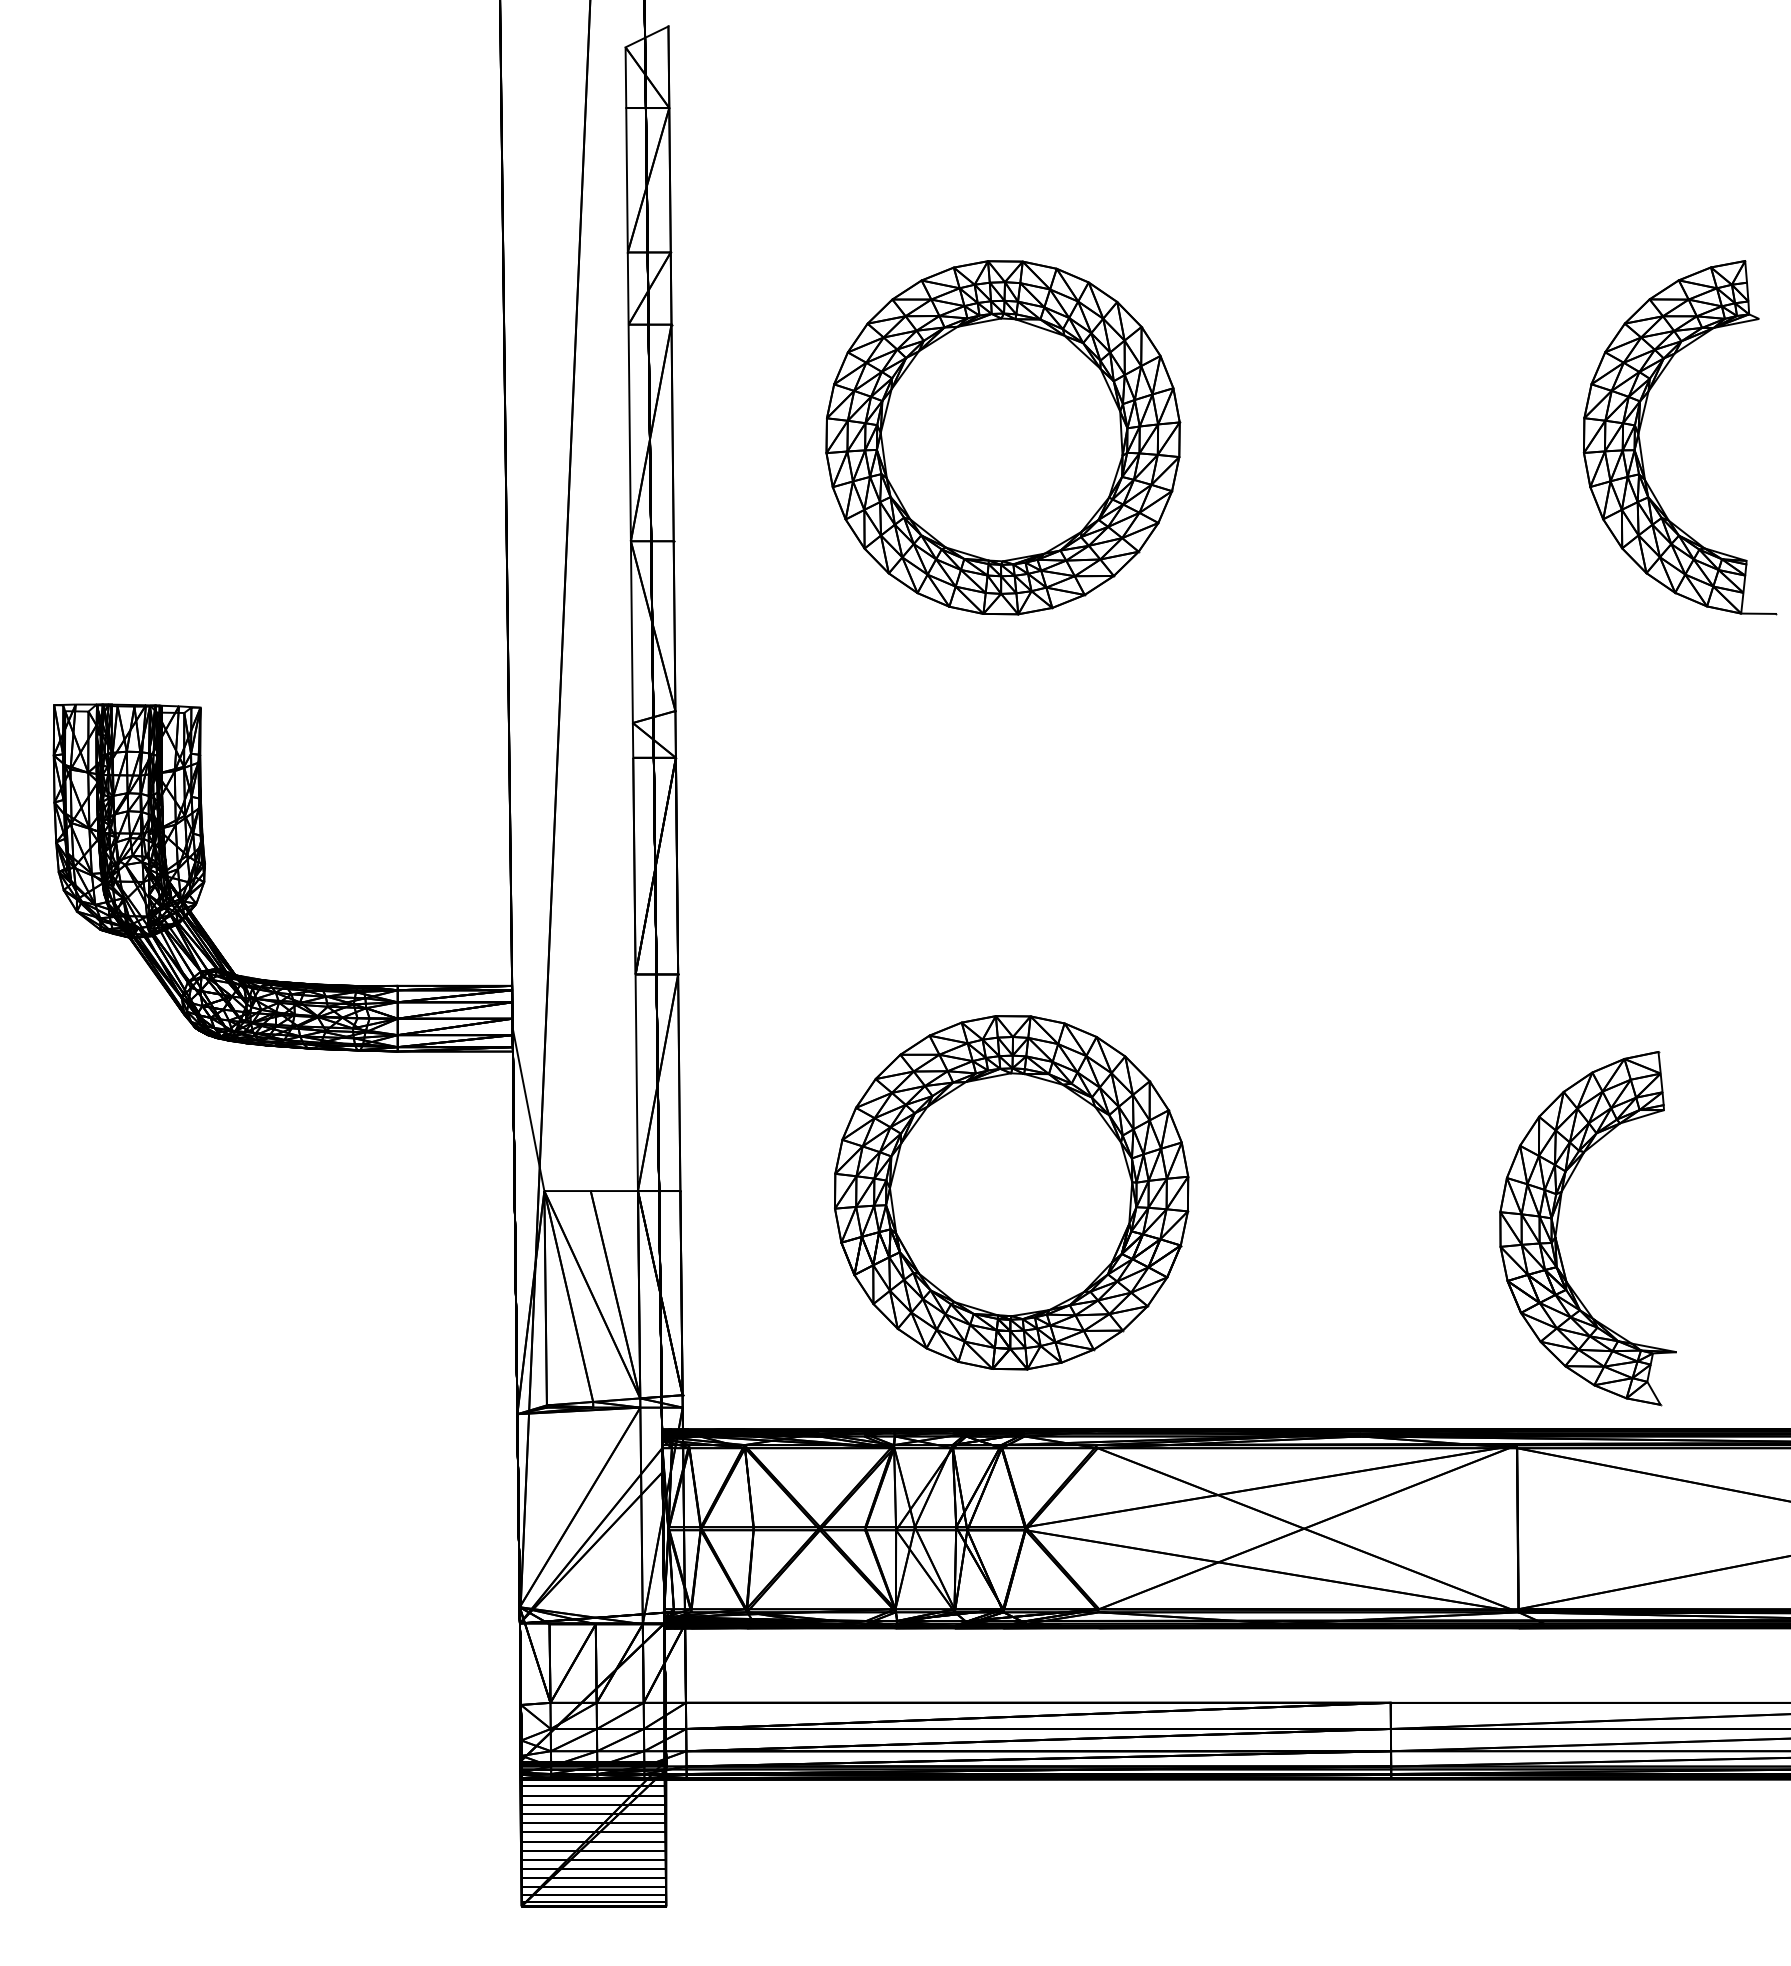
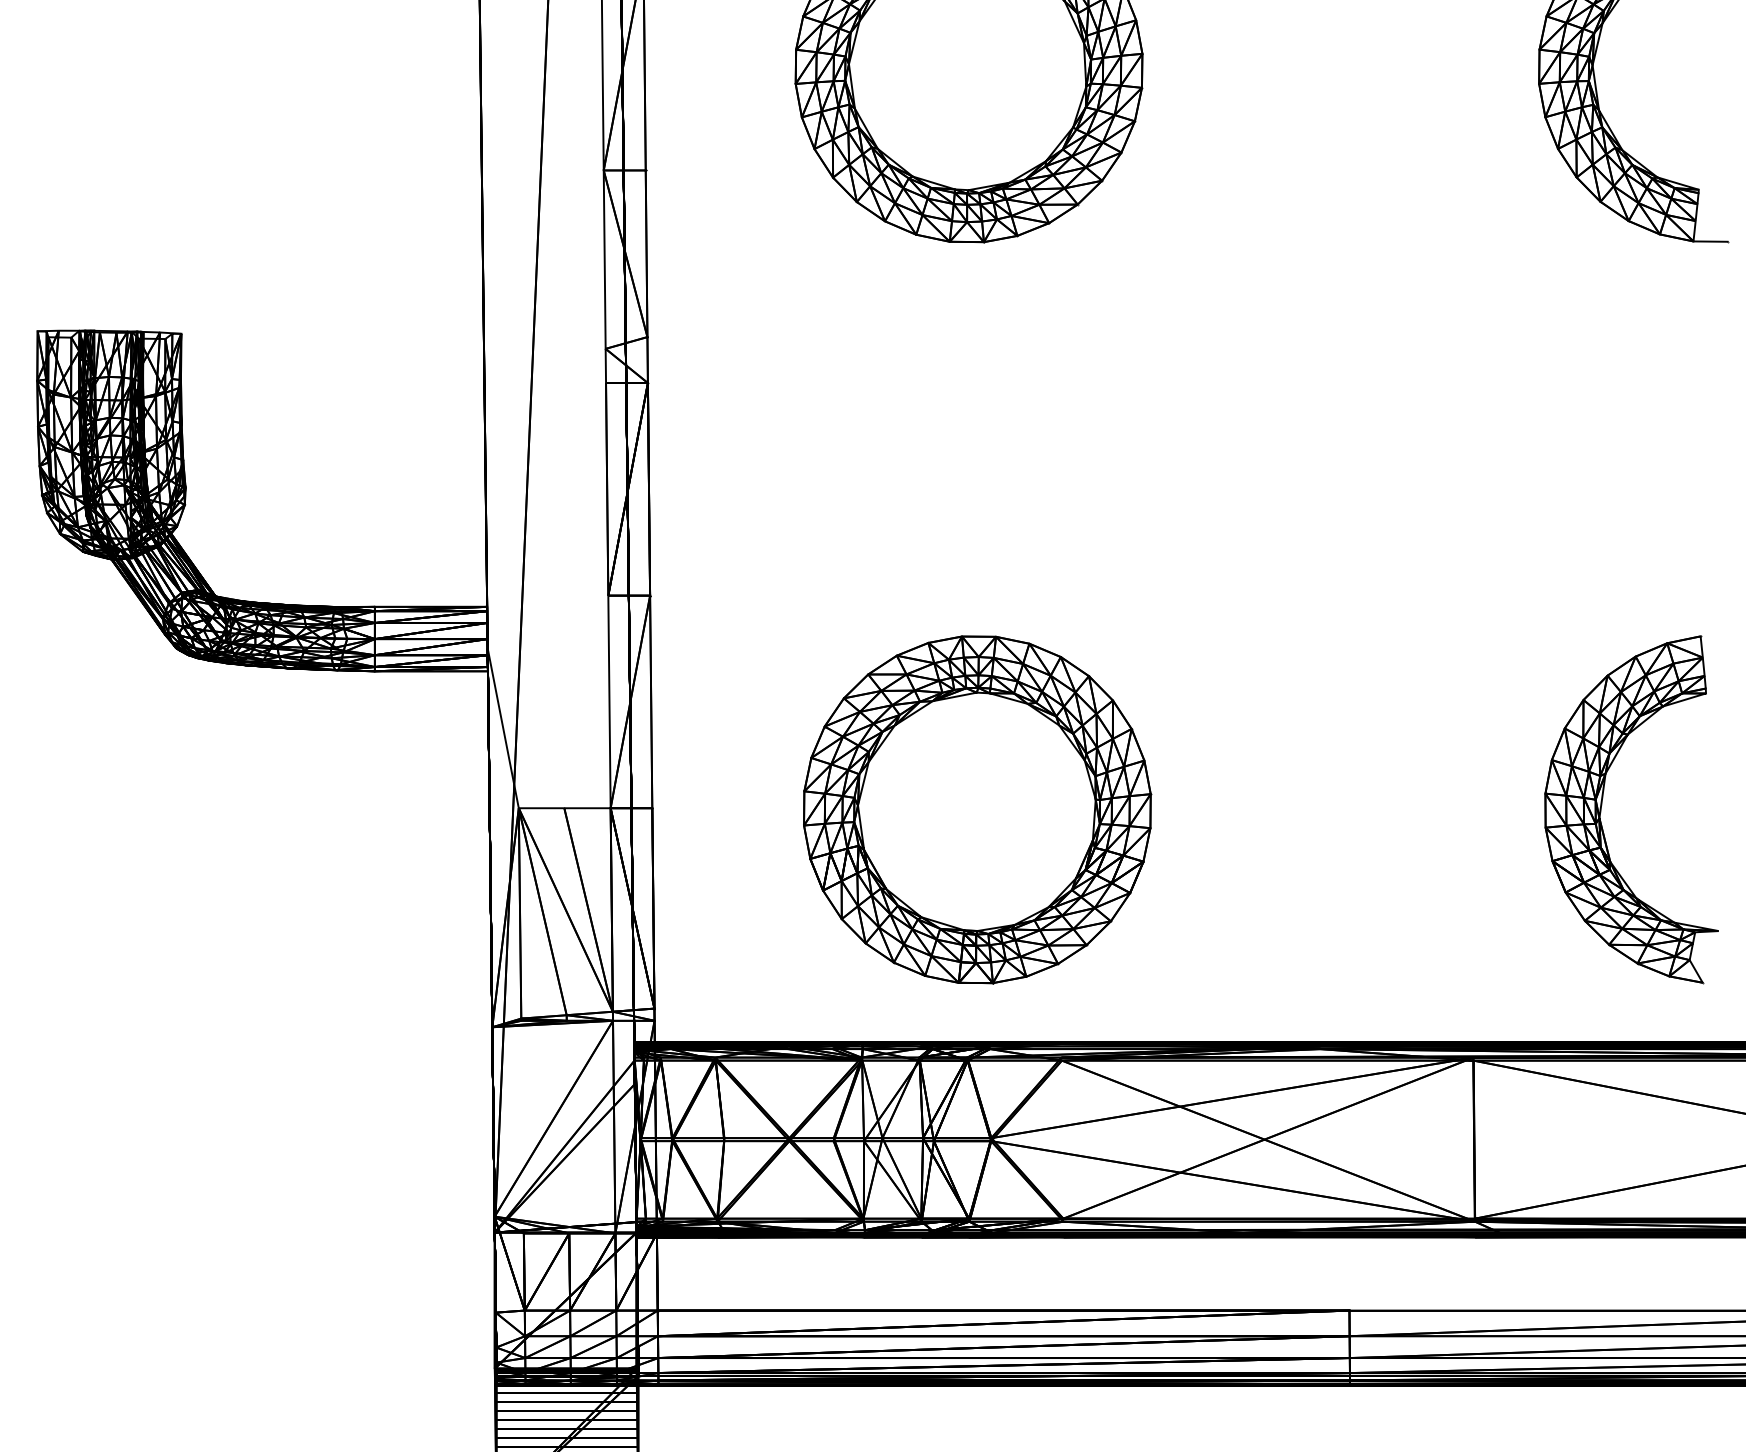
part: (1558, 1223) -> (1602, 804), moved

